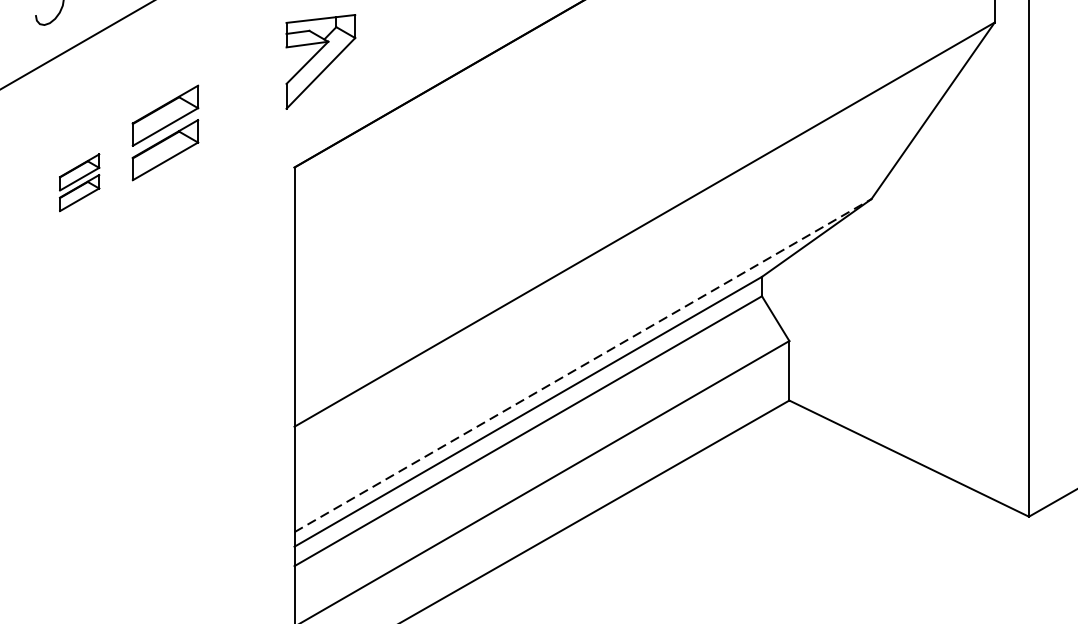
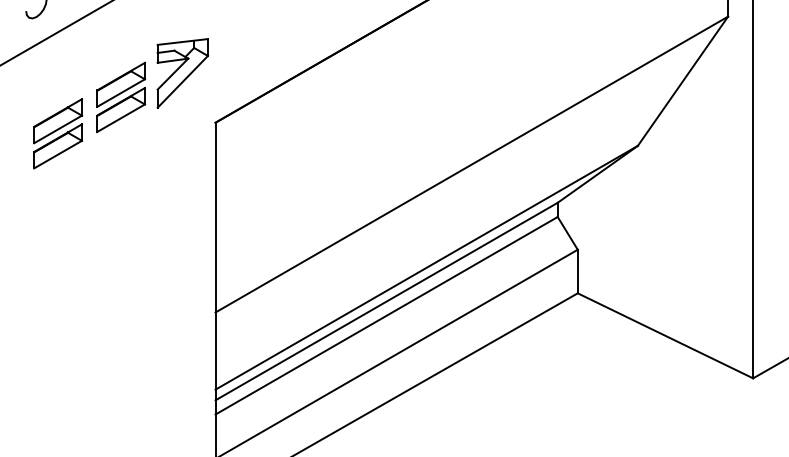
part: (320, 62) -> (182, 73), moved
part: (79, 182) -> (58, 133), size x1.67
line: (582, 365) -> (426, 267), dashed -> solid

